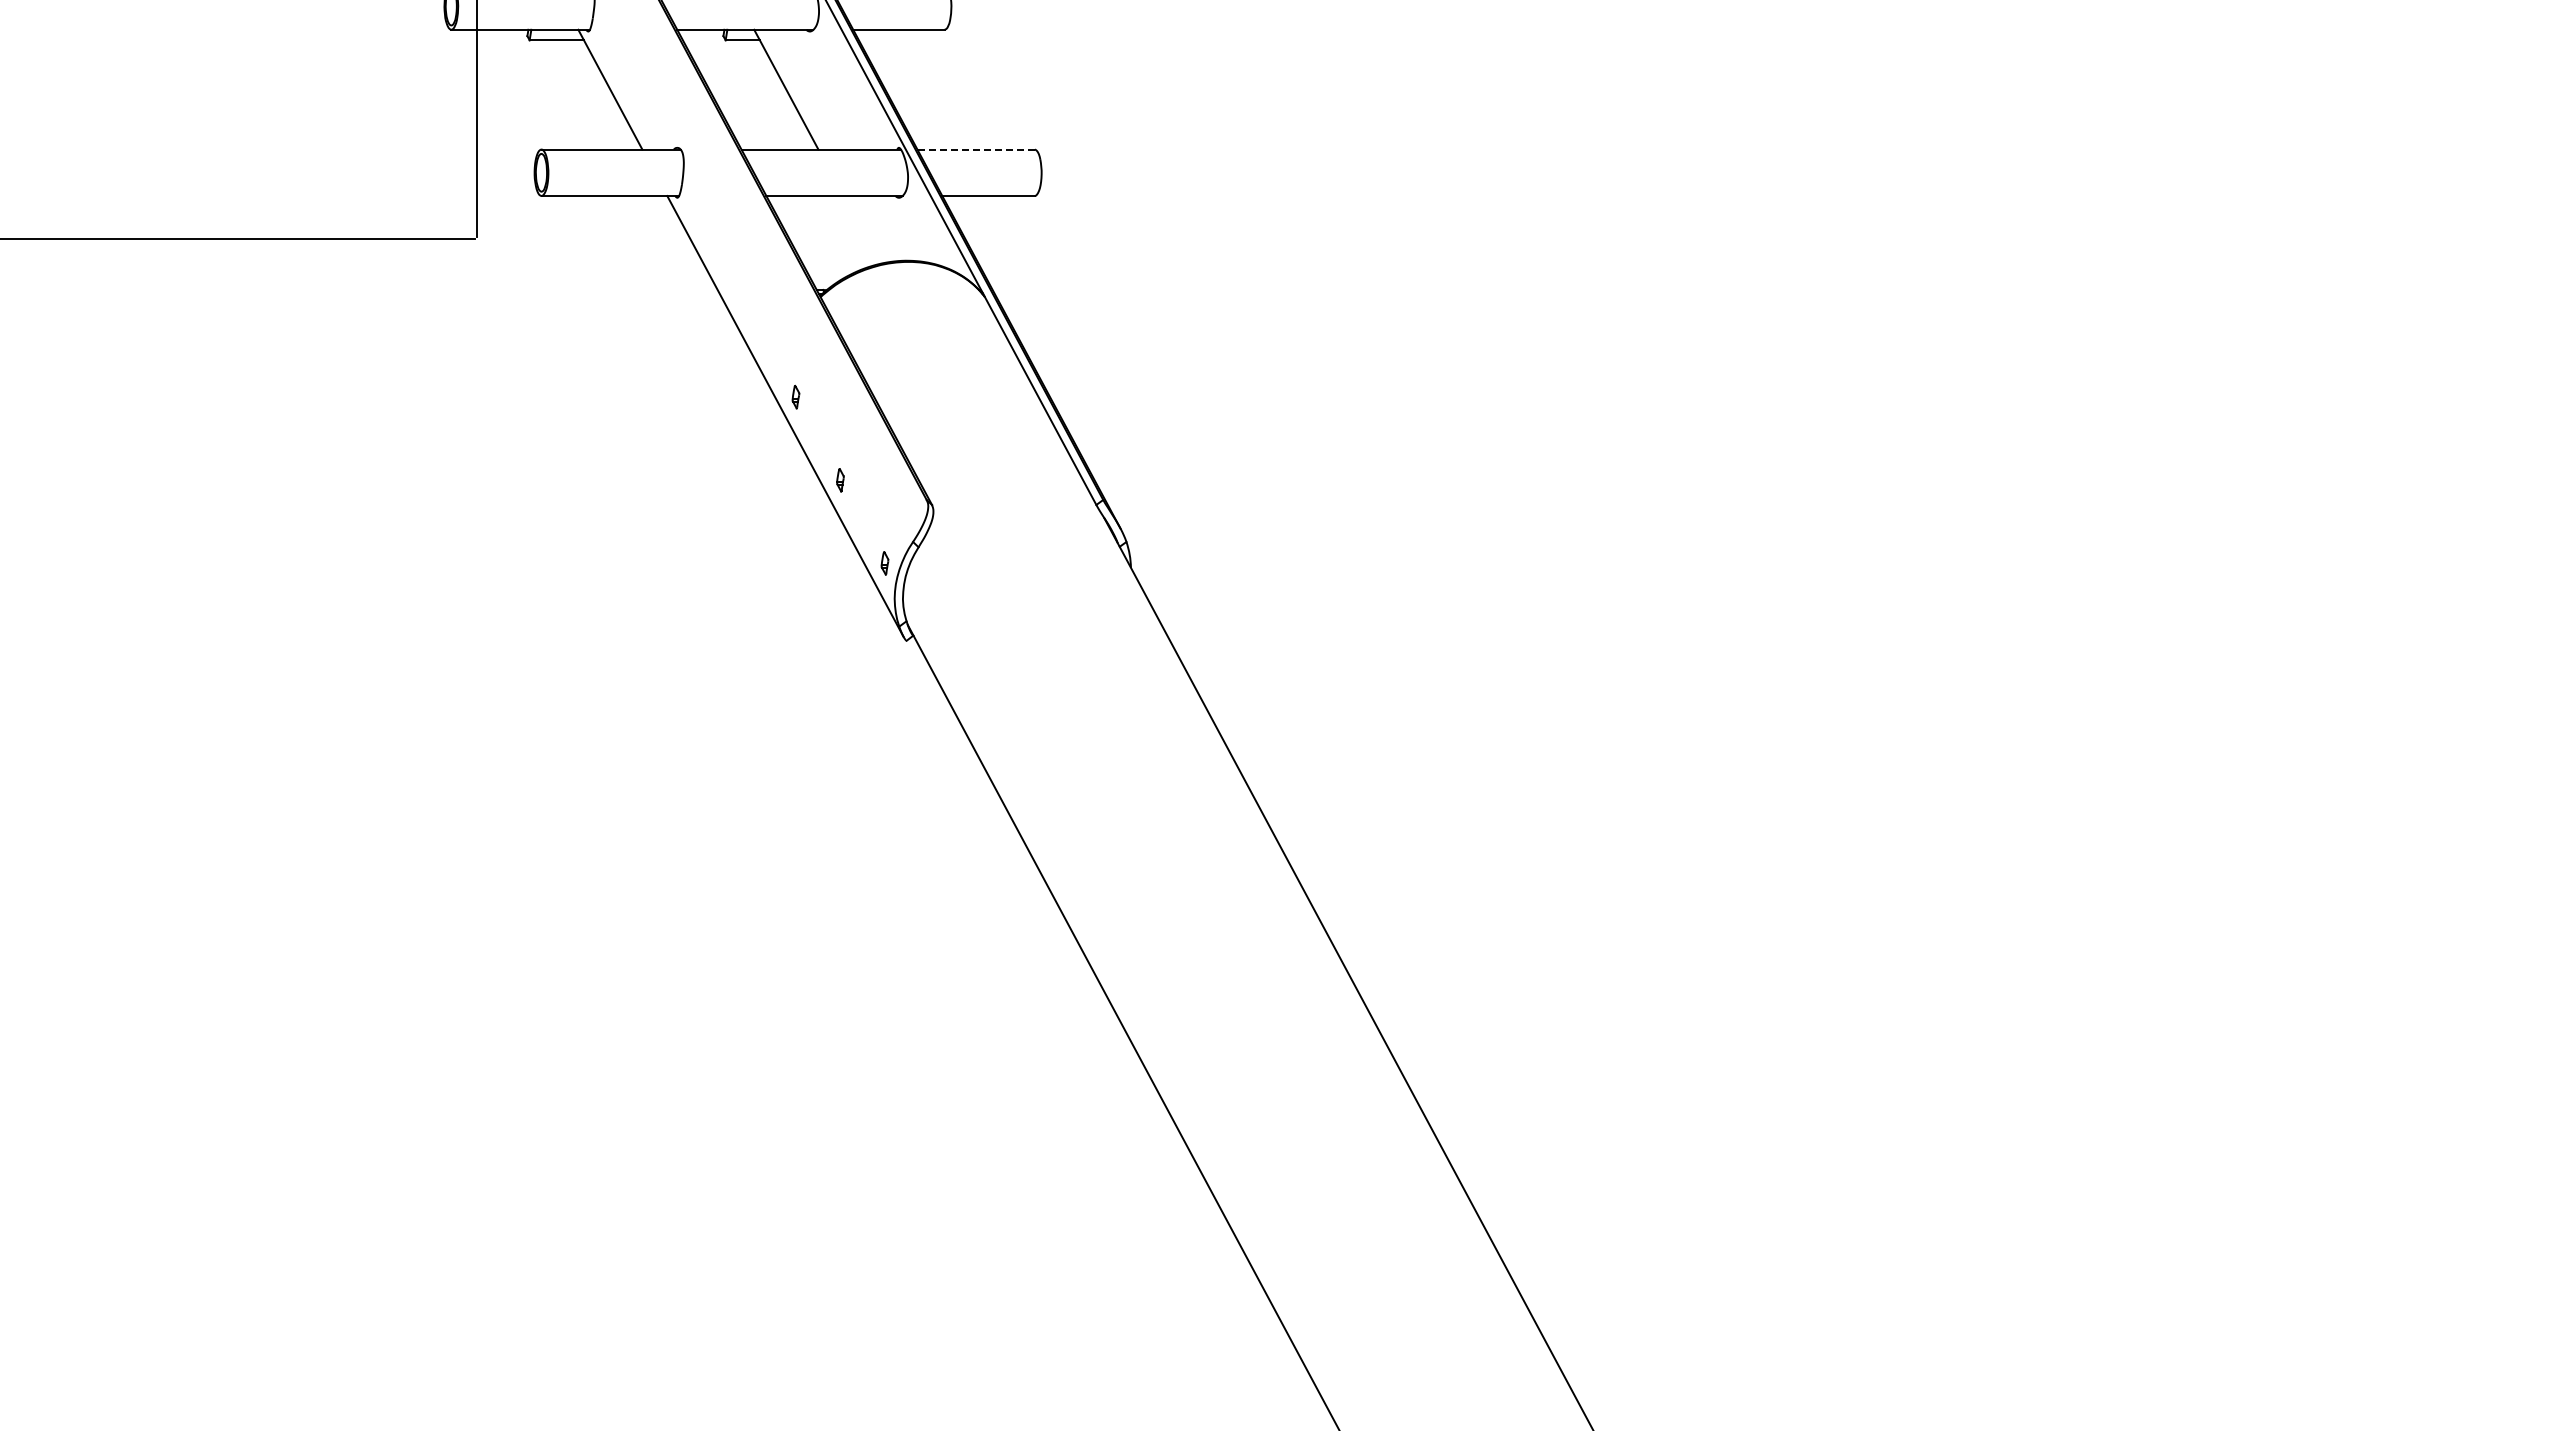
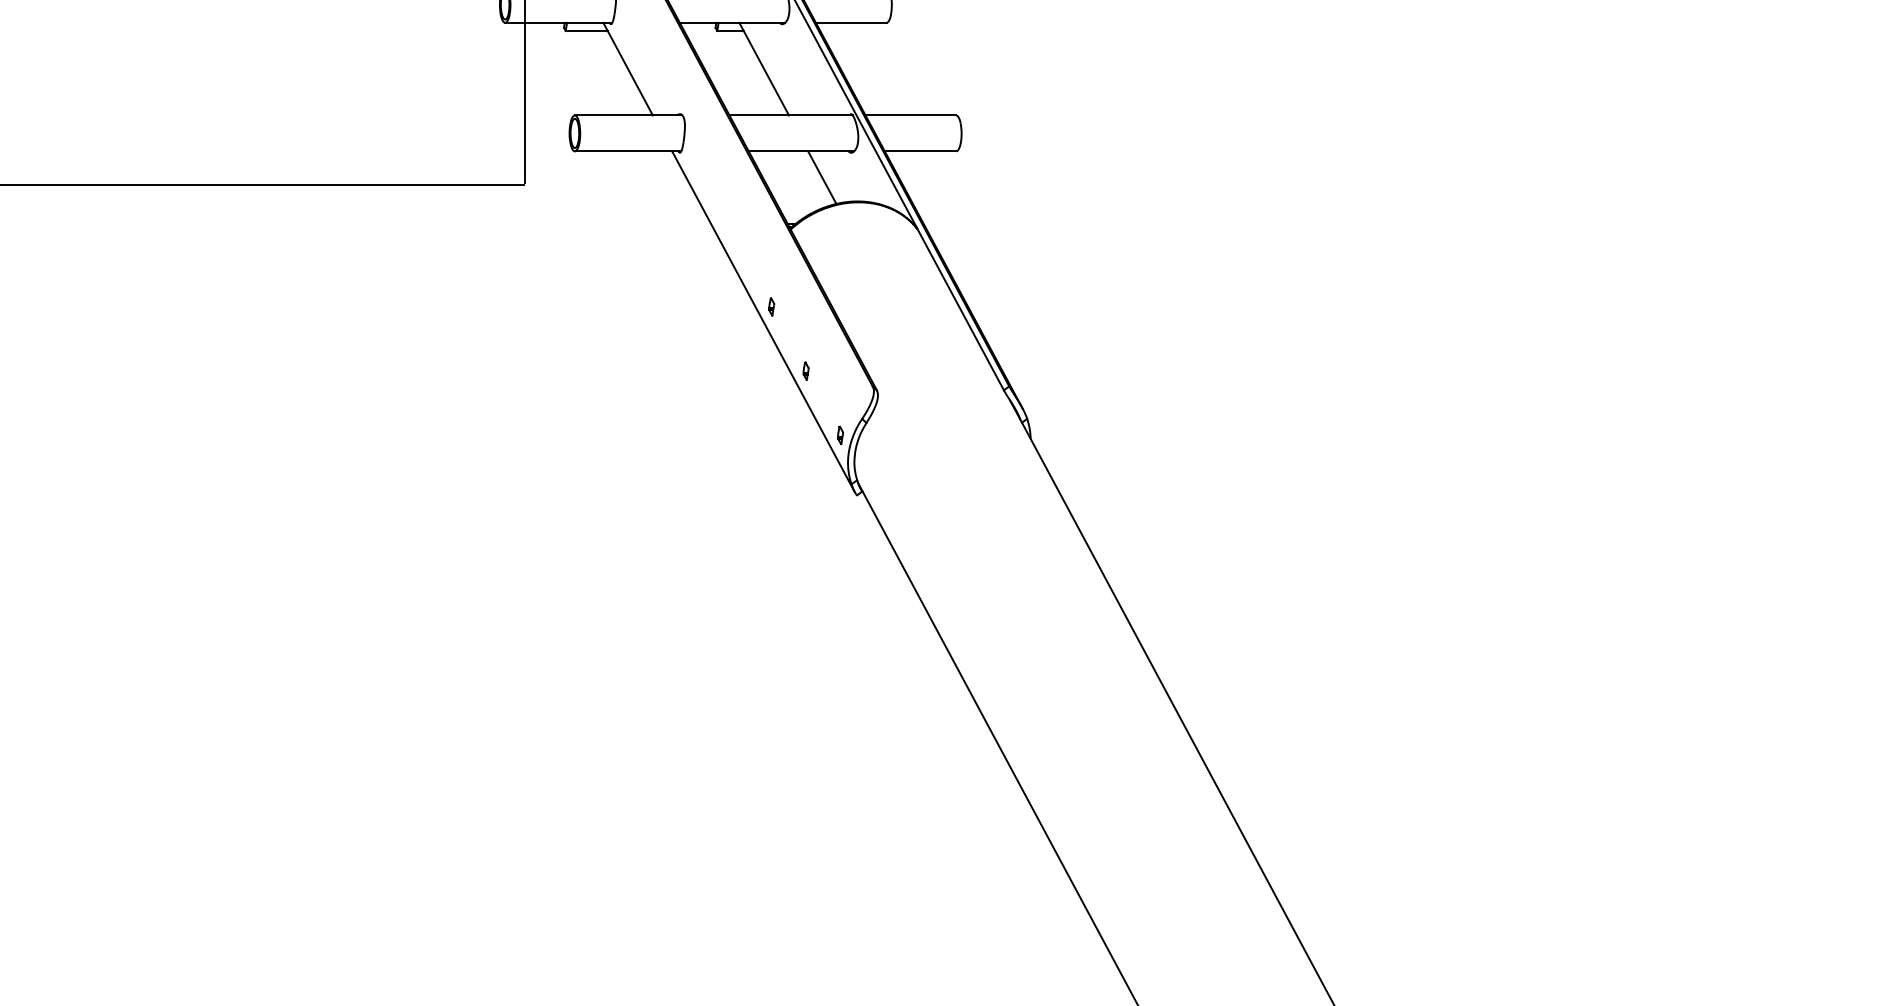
line: (976, 149) -> (911, 115), dashed -> solid
line: (861, 230) -> (822, 178), added

